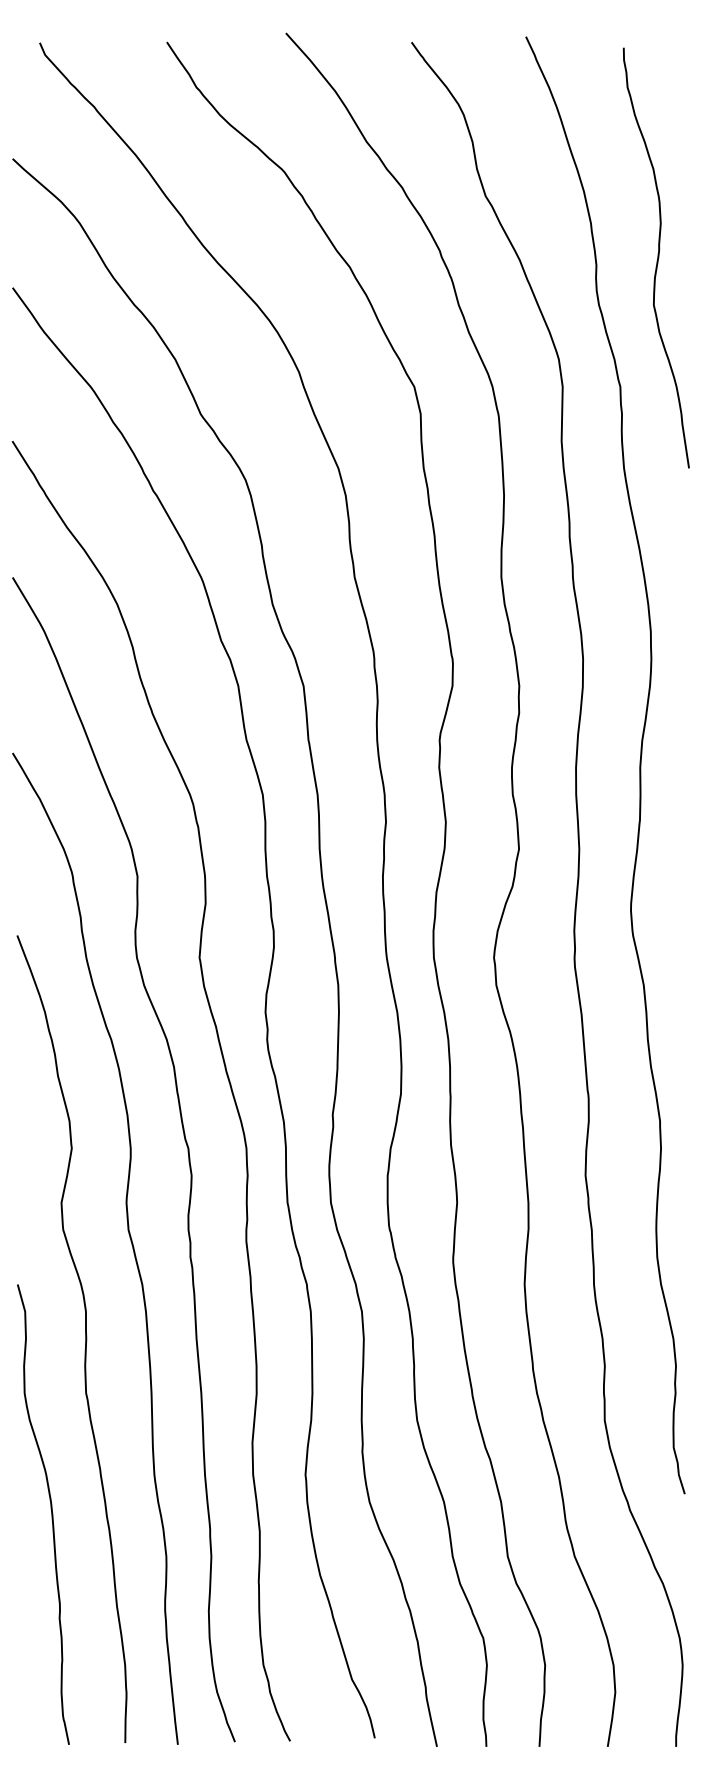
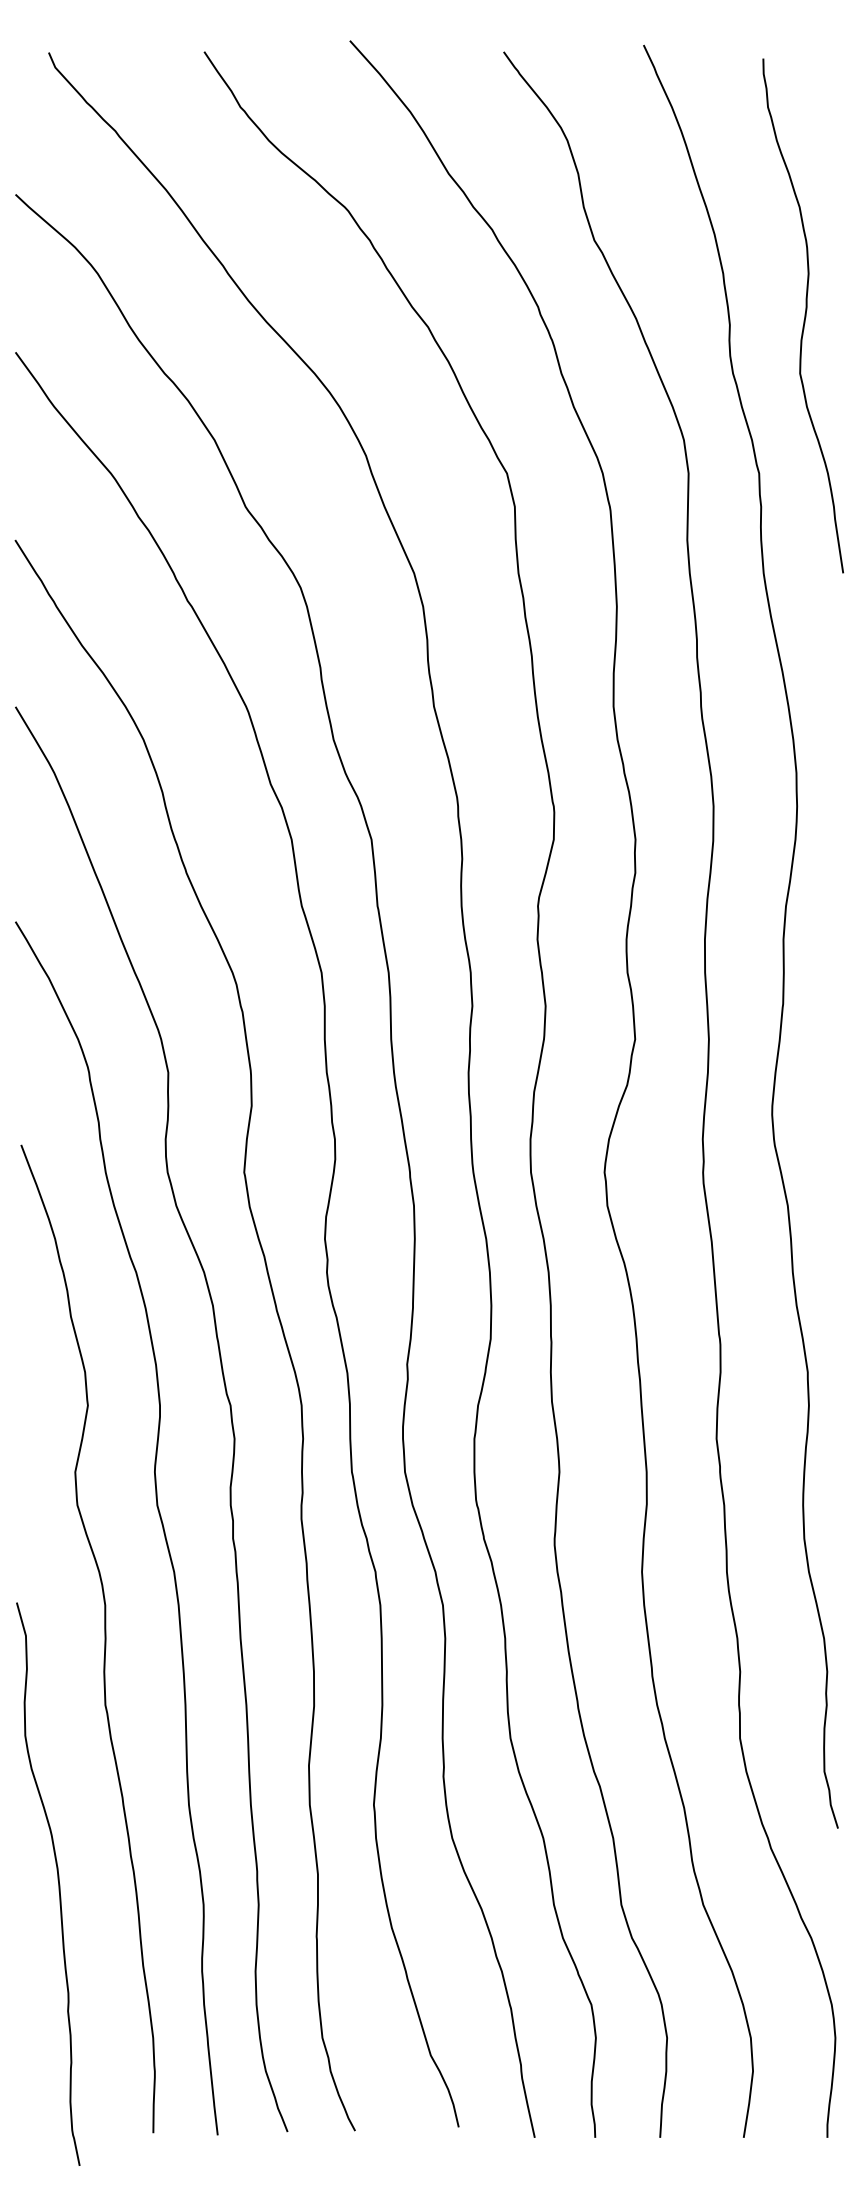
curve: (51, 1514) -> (58, 1884), moved

